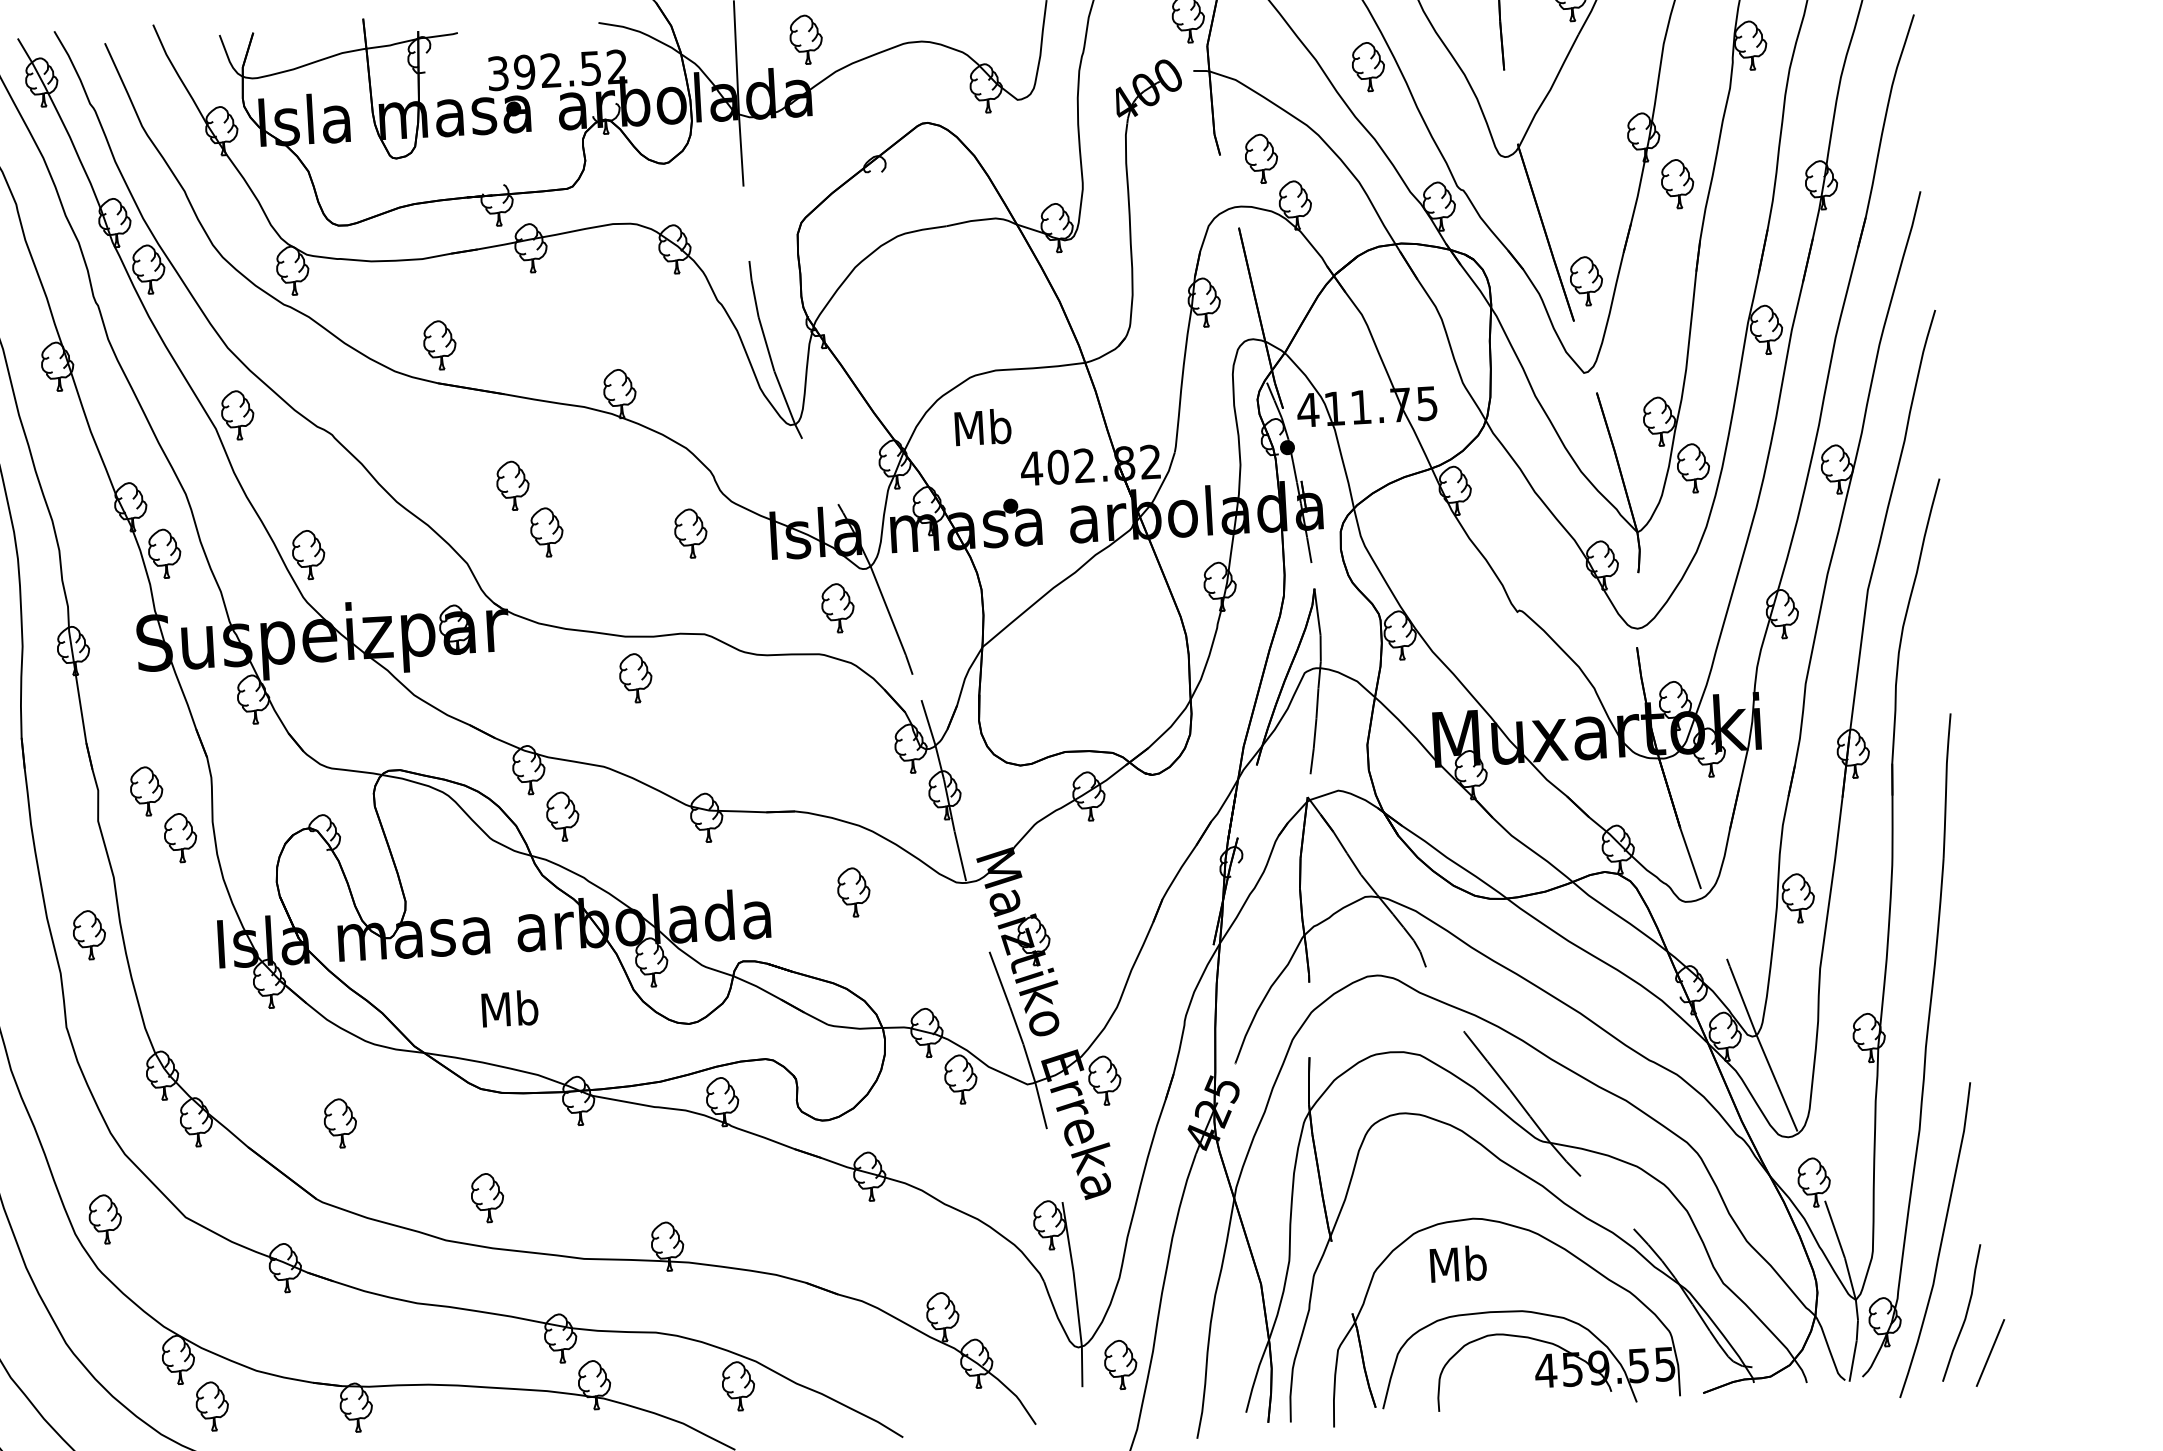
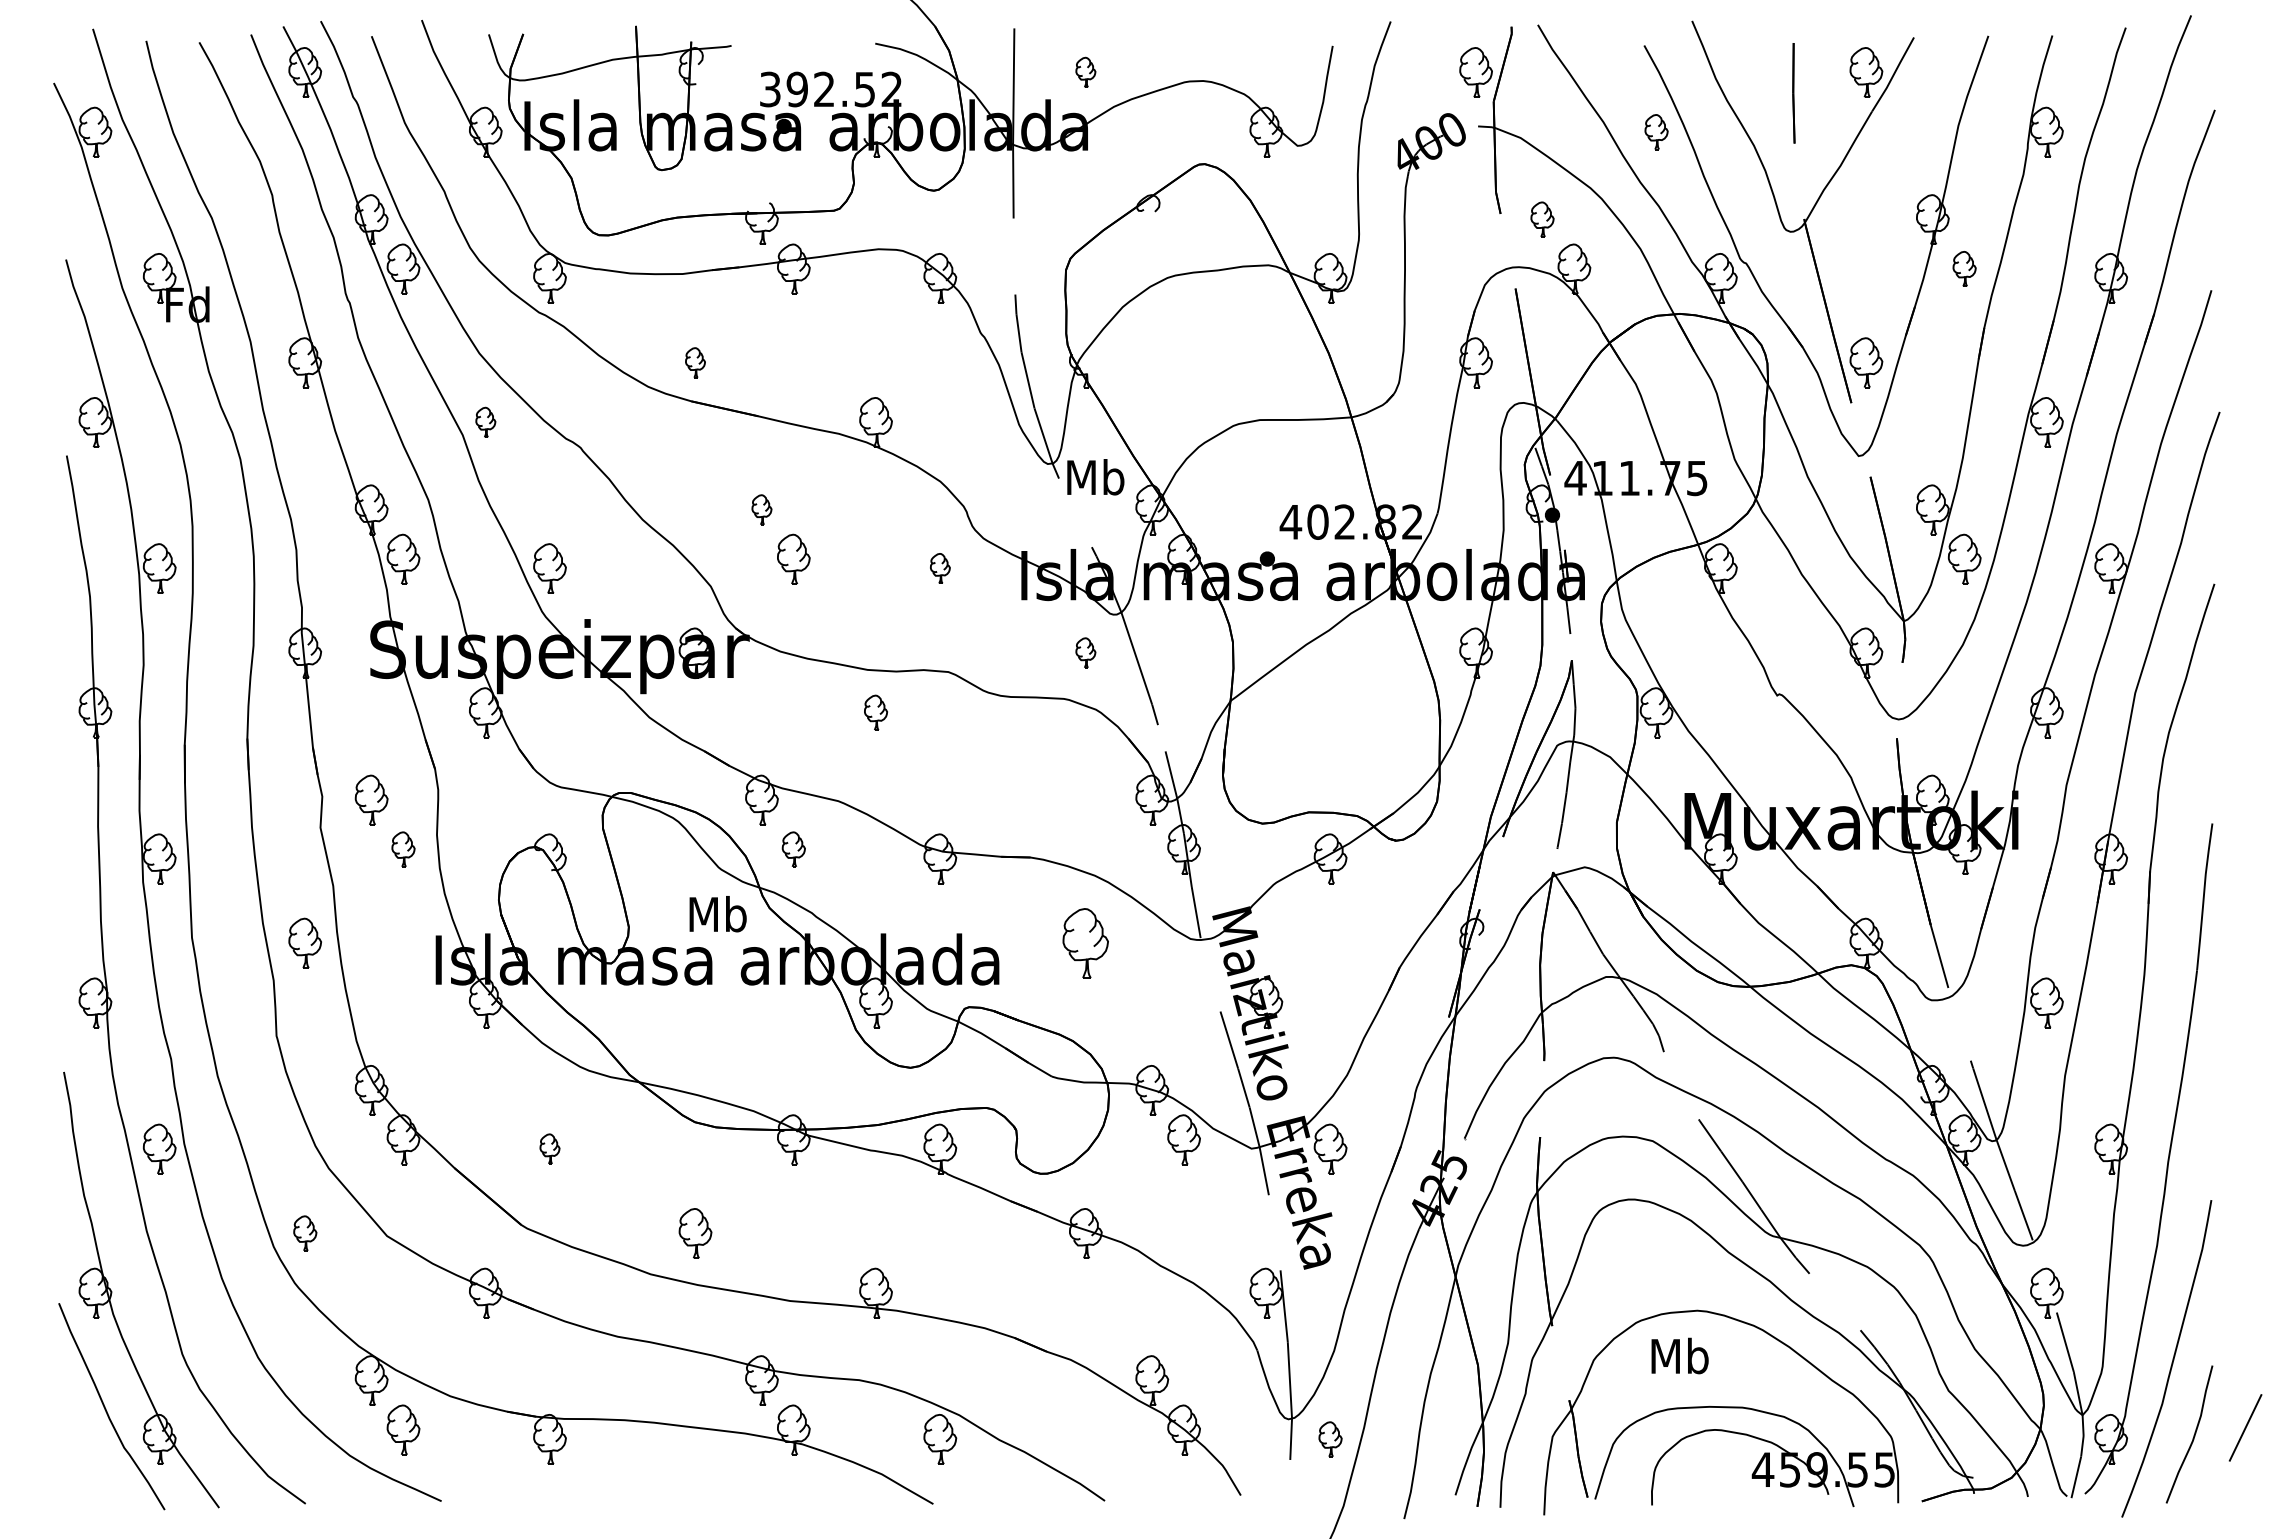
part: (805, 39) -> (1085, 72), size x0.6
part: (1368, 66) -> (1656, 131), size x0.7
part: (1261, 158) -> (1542, 219), size x0.7
part: (1677, 183) -> (1964, 268), size x0.7
part: (439, 345) -> (695, 362), size x0.6
part: (237, 415) -> (485, 422), size x0.6
text: (982, 427) -> (1095, 477), moved
part: (512, 485) -> (761, 509), size x0.6
part: (691, 533) -> (940, 568), size x0.6
part: (837, 607) -> (1085, 652), size x0.6
part: (635, 677) -> (875, 712), size x0.7
part: (562, 816) -> (793, 849), size x0.7
part: (180, 837) -> (403, 849), size x0.7
part: (853, 891) -> (1085, 942), size x1.4
text: (509, 1009) -> (717, 914), moved
part: (339, 1122) -> (549, 1148), size x0.6
part: (105, 1219) -> (305, 1233), size x0.7
line: (1990, 1352) -> (2245, 1427), moved
part: (1120, 1364) -> (1330, 1439), size x0.7

